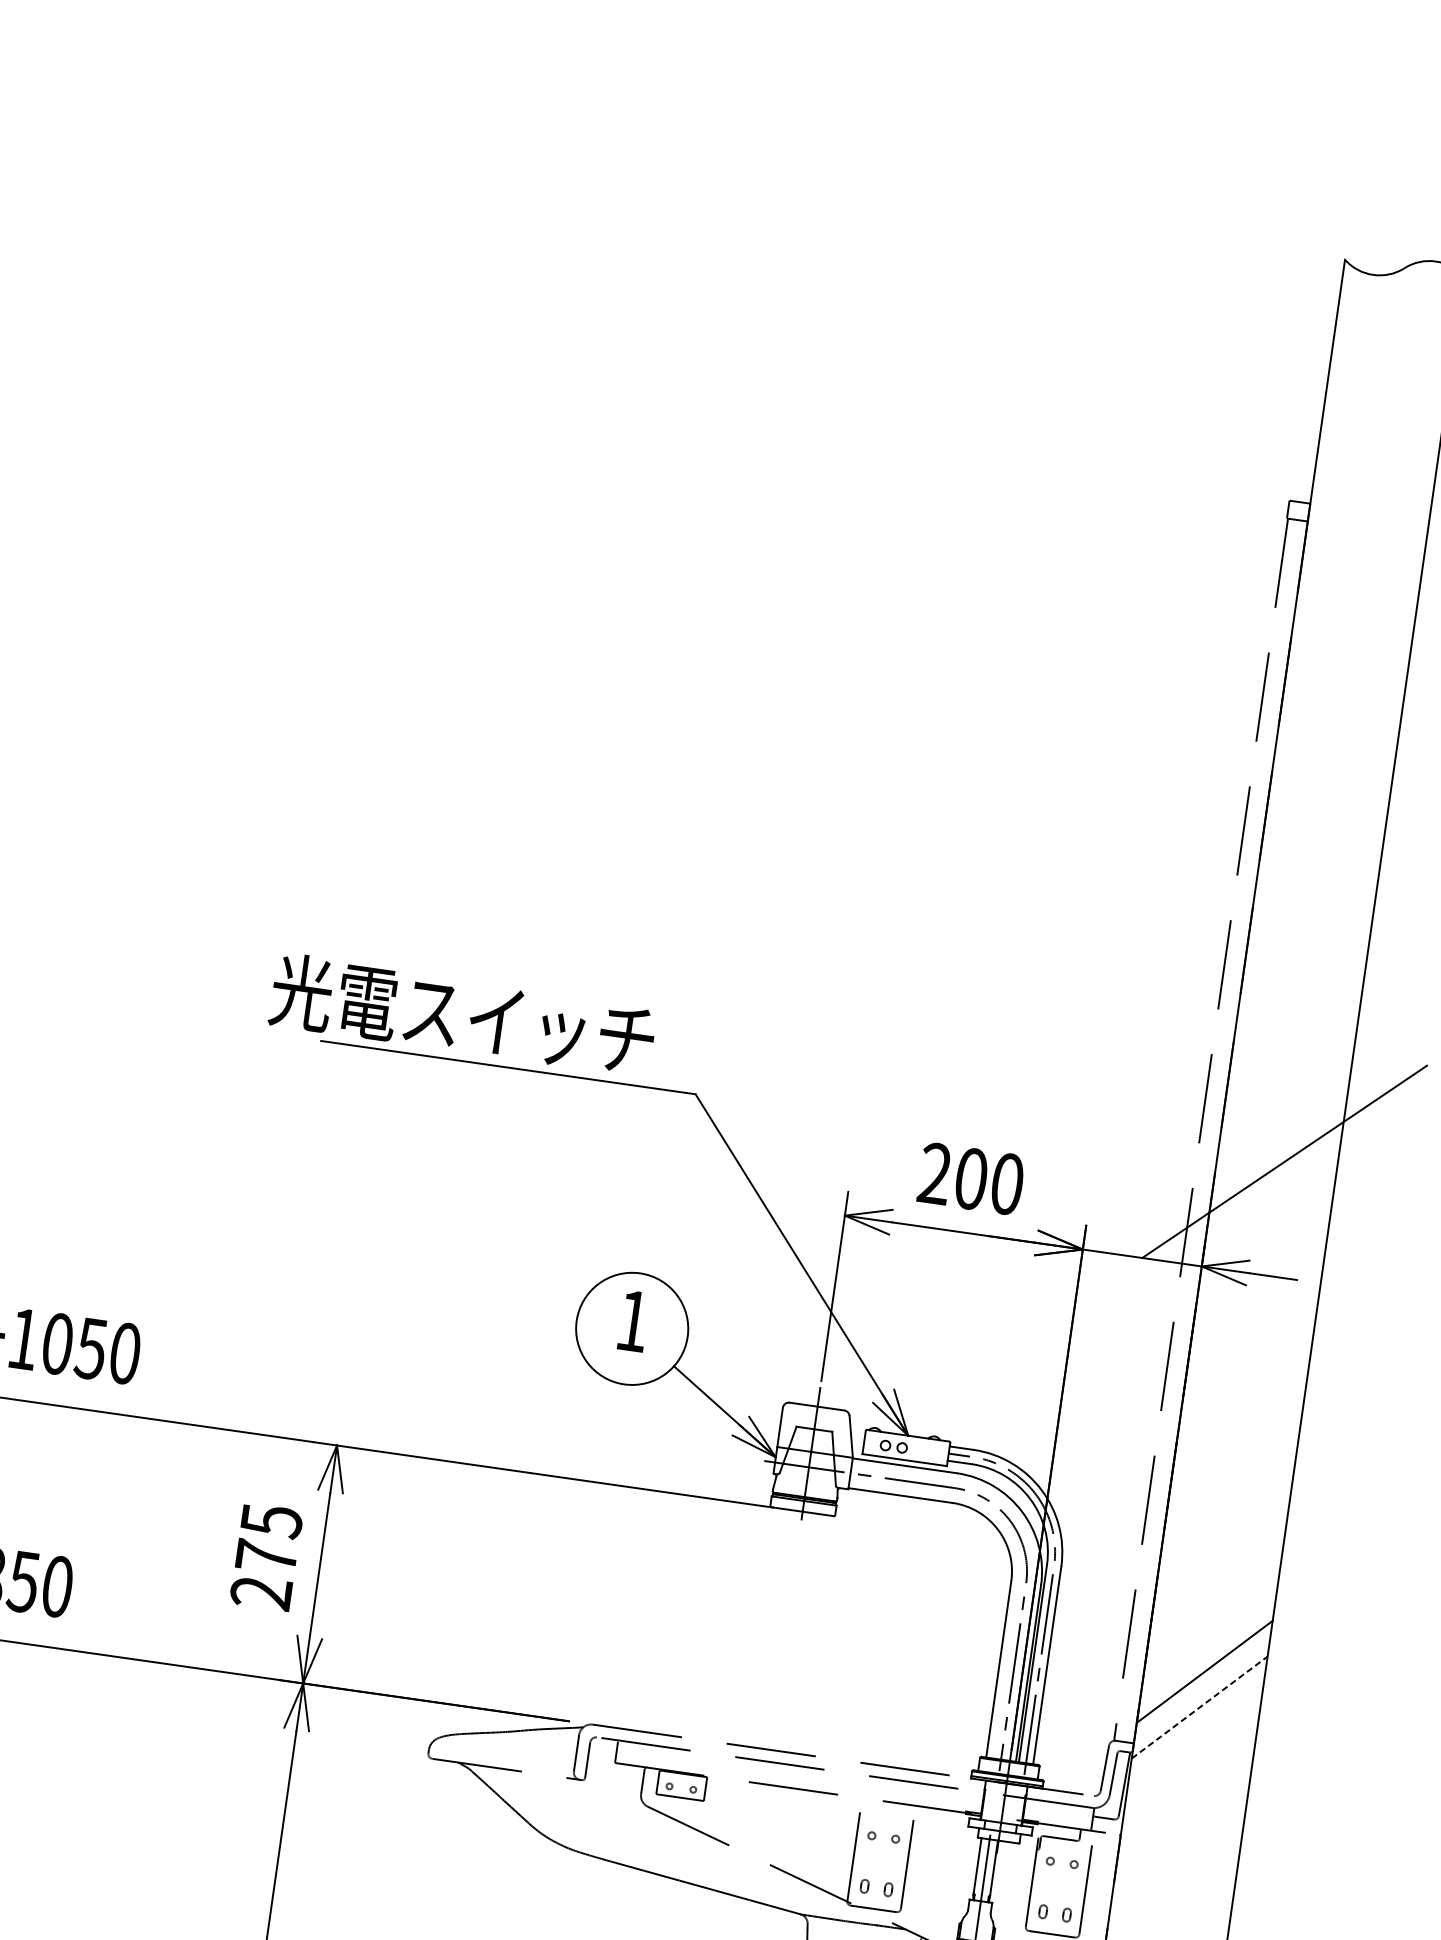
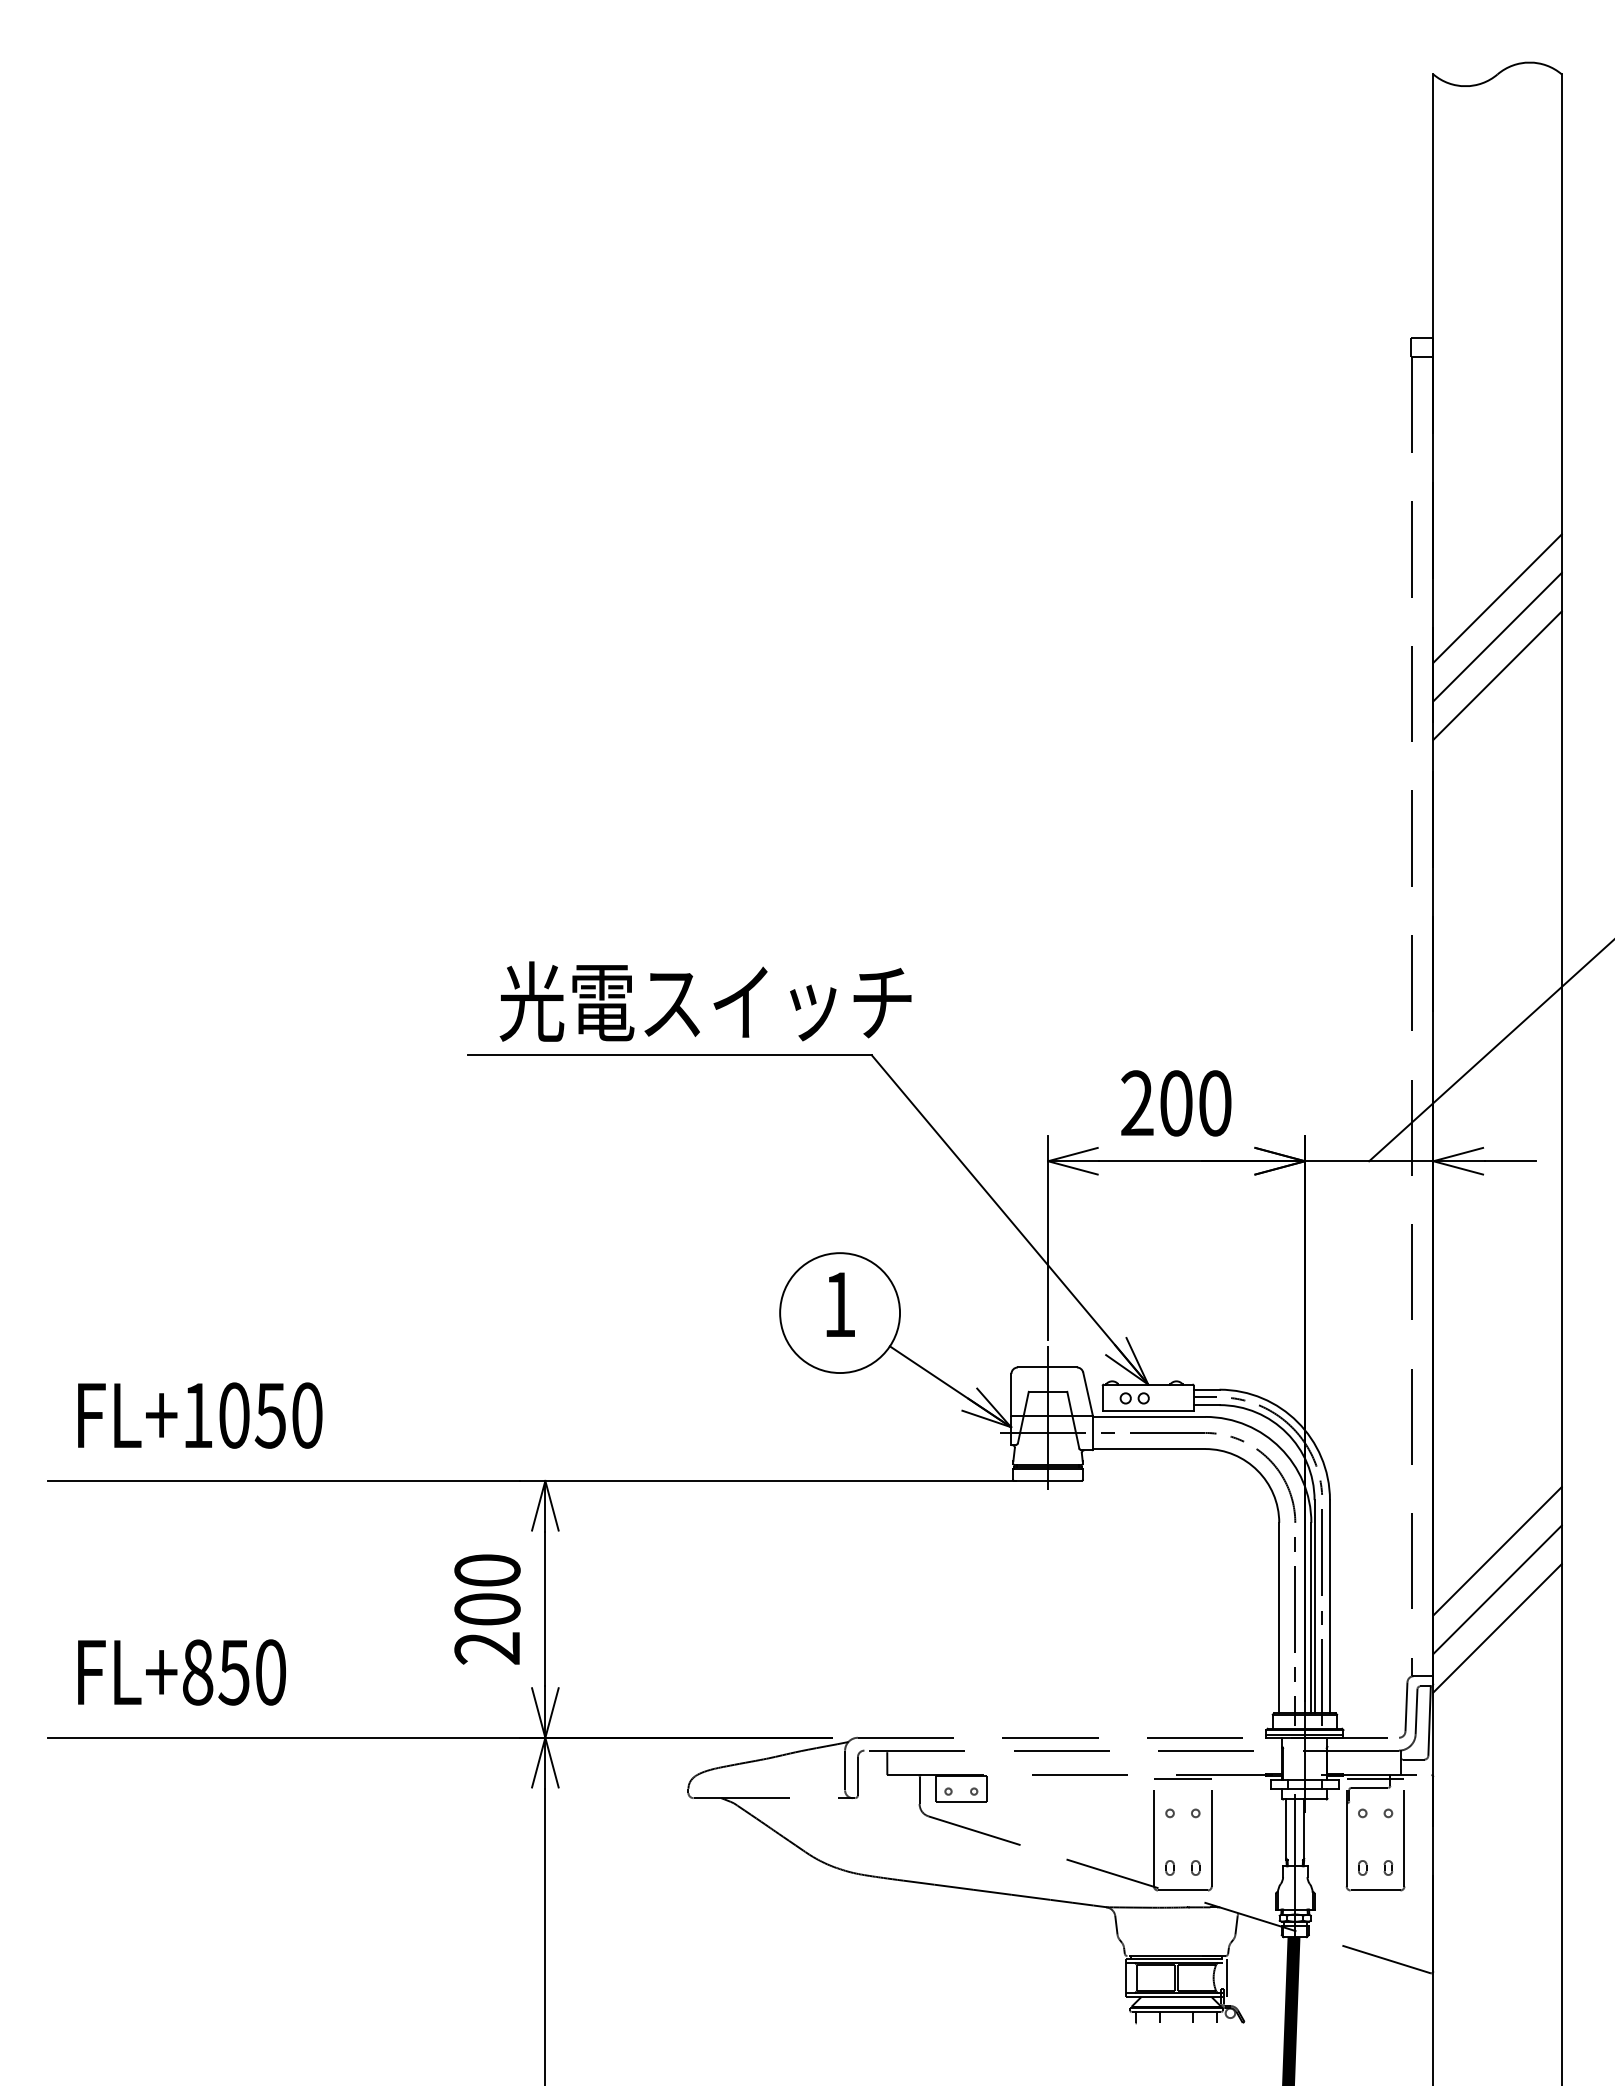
line: (1335, 753) -> (1497, 598), added
line: (1330, 788) -> (1497, 636), added
line: (1325, 824) -> (1497, 675), added
text: (462, 1015) -> (705, 1001), moved
text: (269, 1538) -> (487, 1589), 275 -> 200
line: (1209, 1636) -> (1497, 1551), added
line: (1199, 1707) -> (1497, 1628), dashed -> solid
line: (888, 1805) -> (1182, 1778), added
line: (1066, 1830) -> (1375, 1778), added

